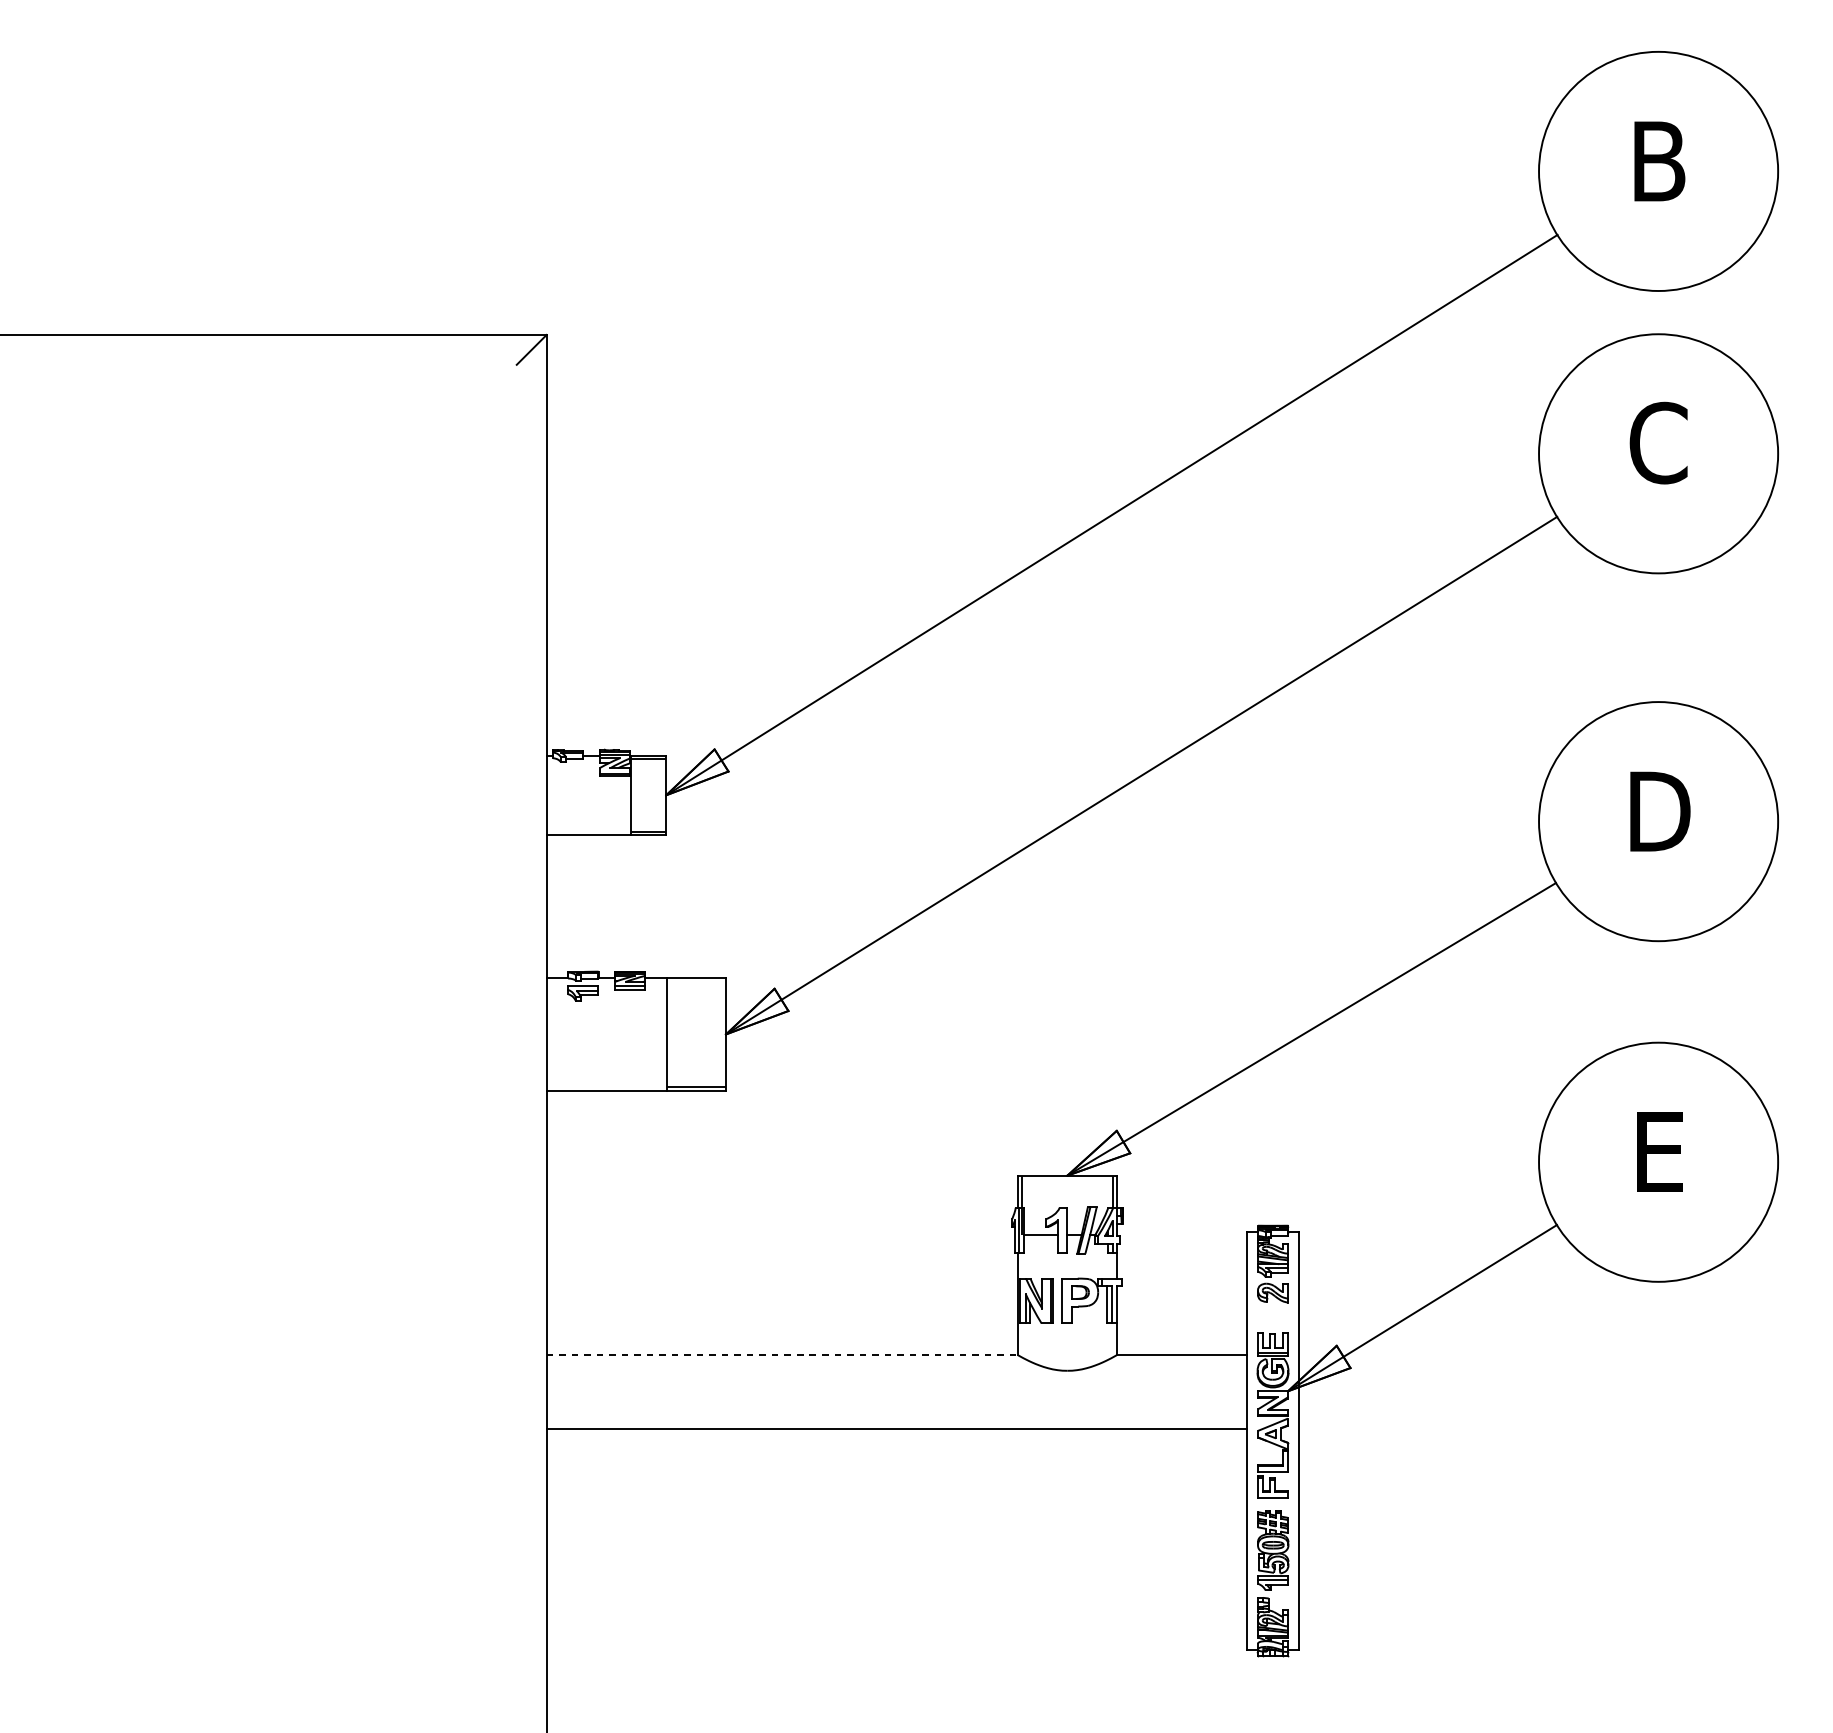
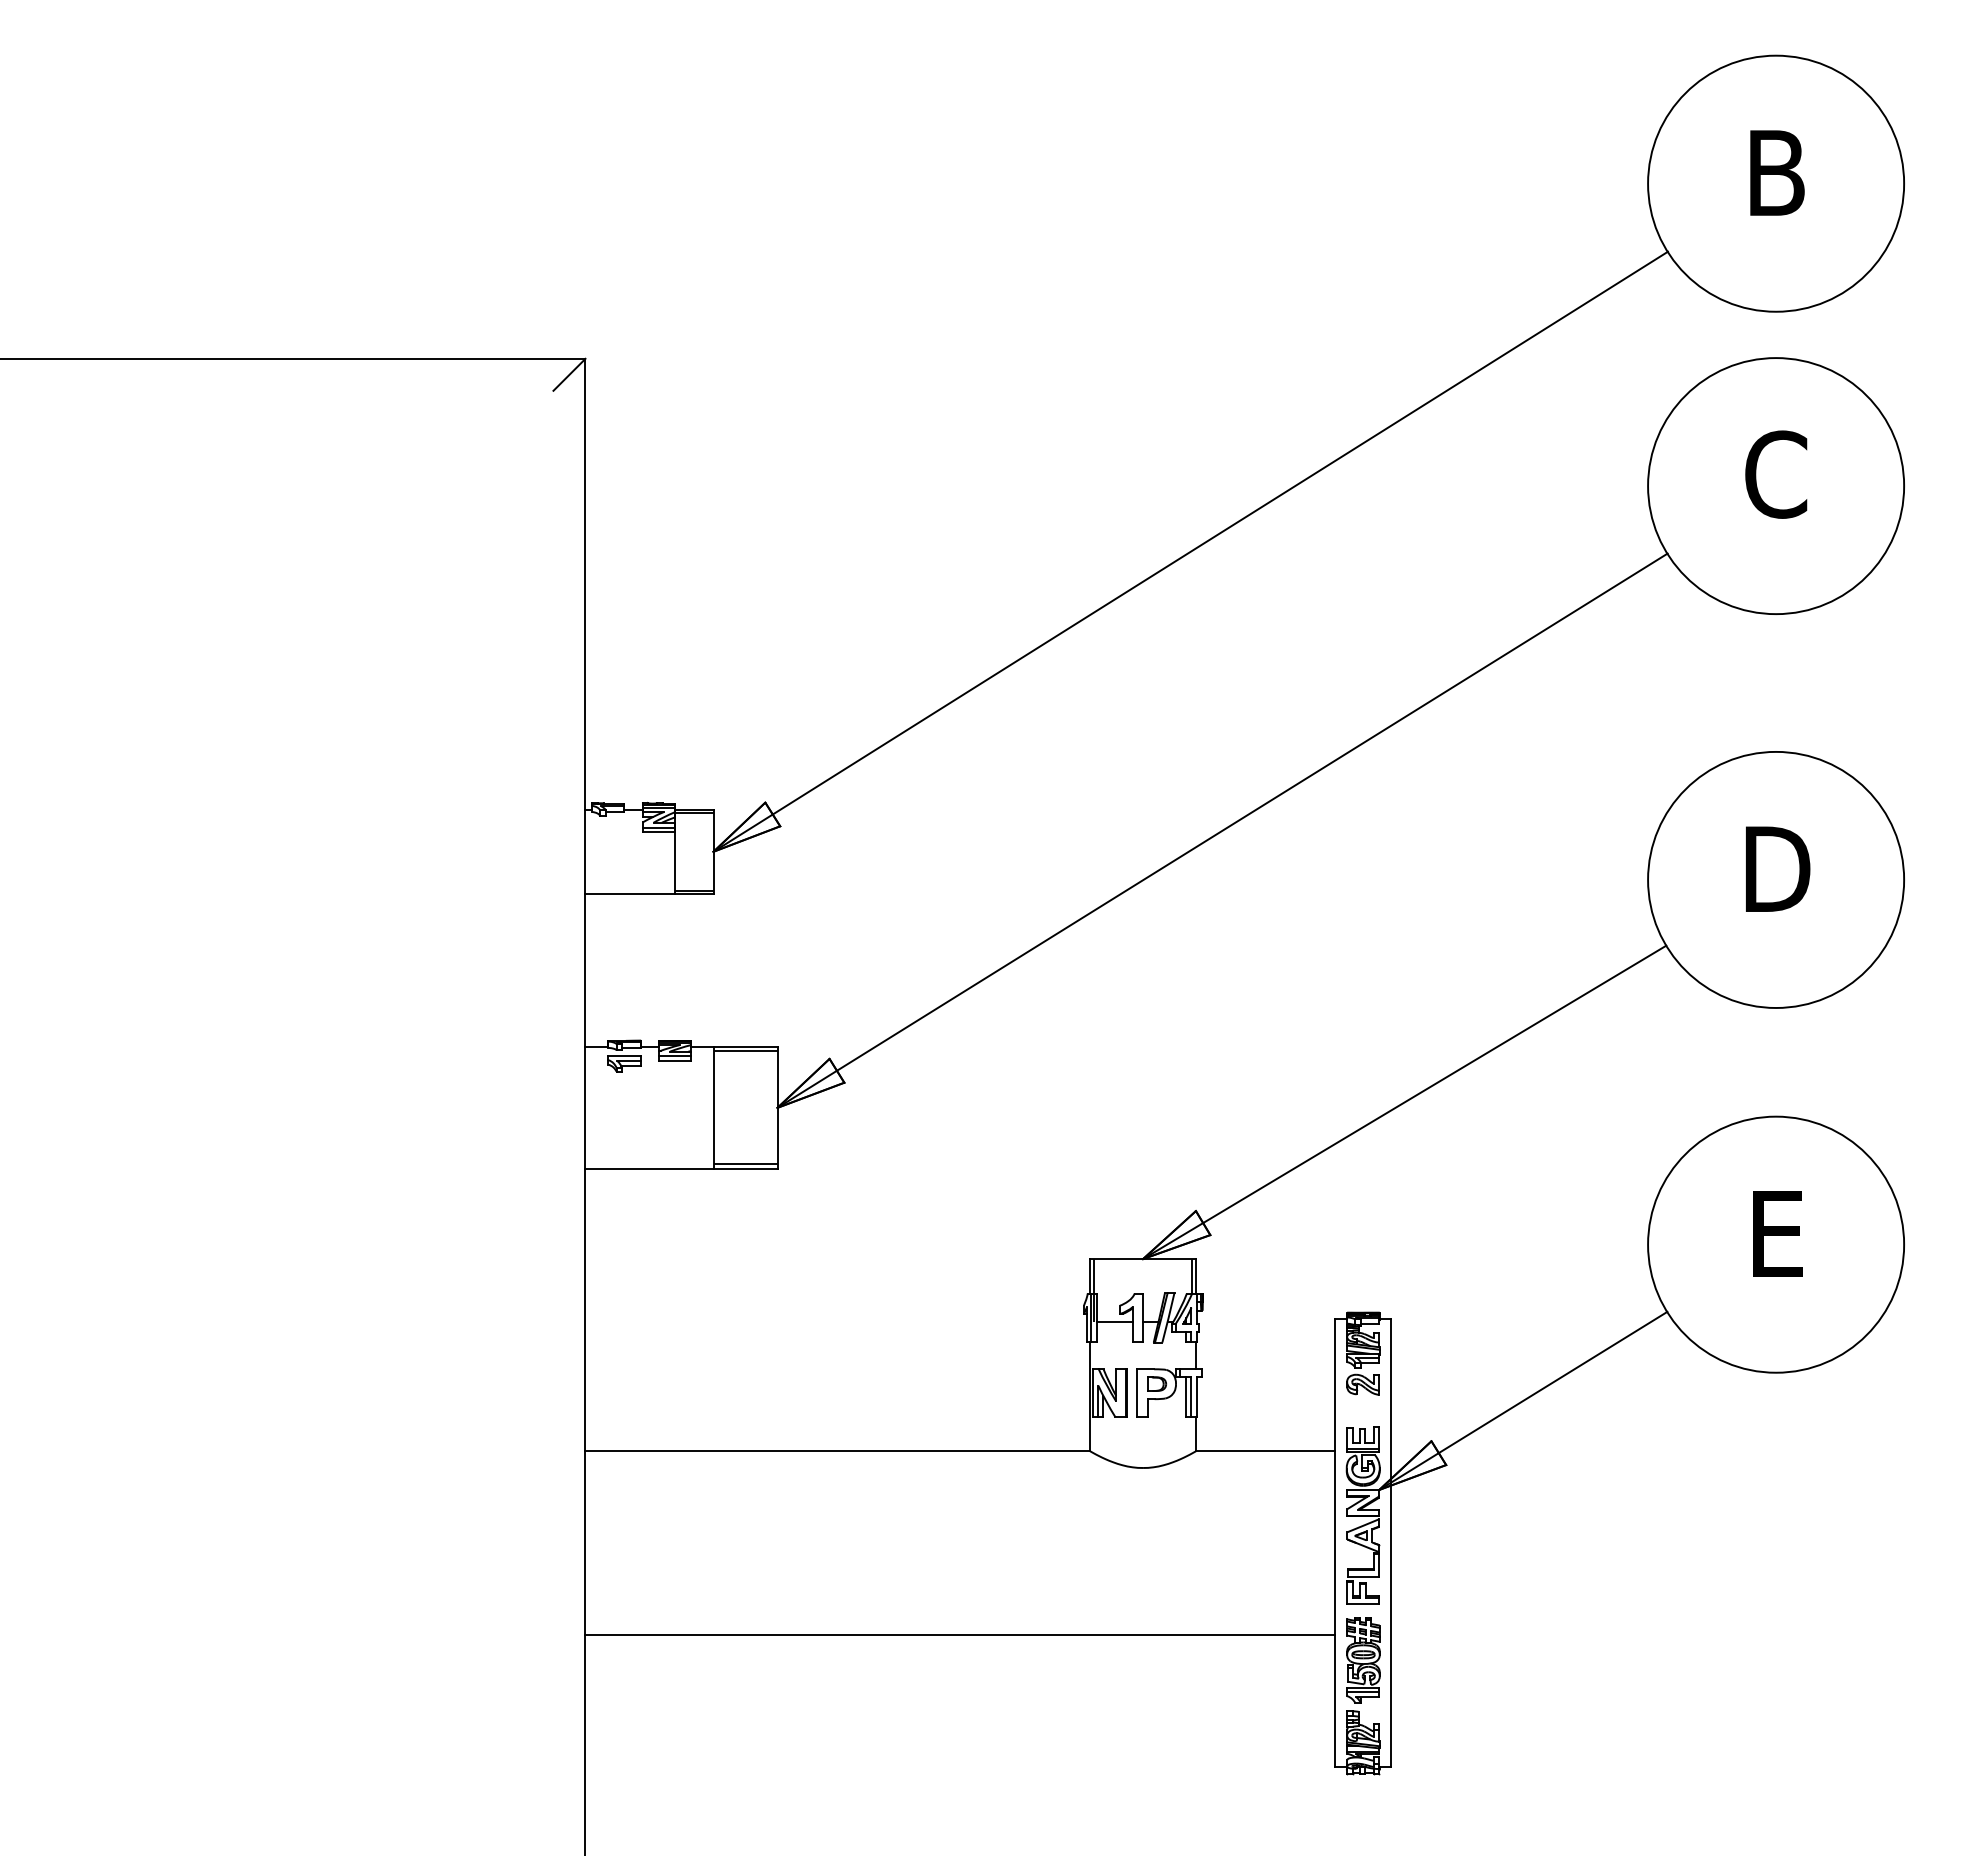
line: (696, 981) -> (745, 1051), added
line: (782, 1355) -> (838, 1451), dashed -> solid
line: (896, 1429) -> (960, 1635), moved

